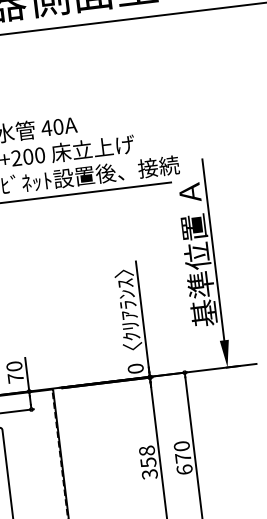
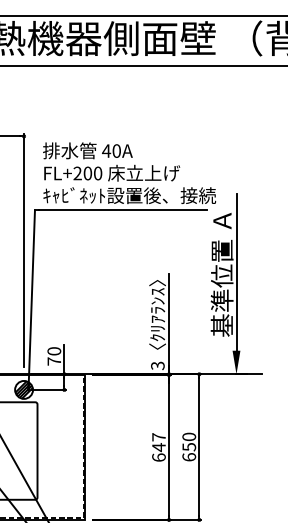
text: (135, 368) -> (157, 365), 0 -> 3
text: (183, 458) -> (189, 447), 670 -> 650
text: (147, 462) -> (158, 447), 358 -> 647

